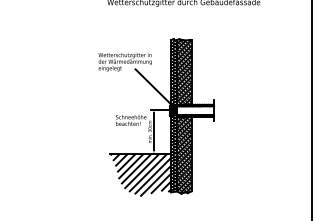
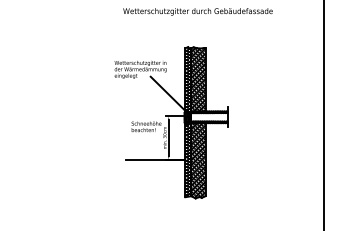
hatch: (140, 175) -> (155, 180), removed

